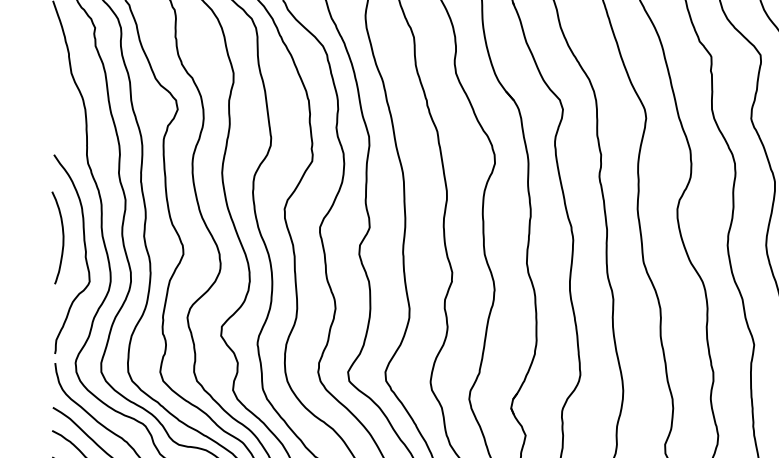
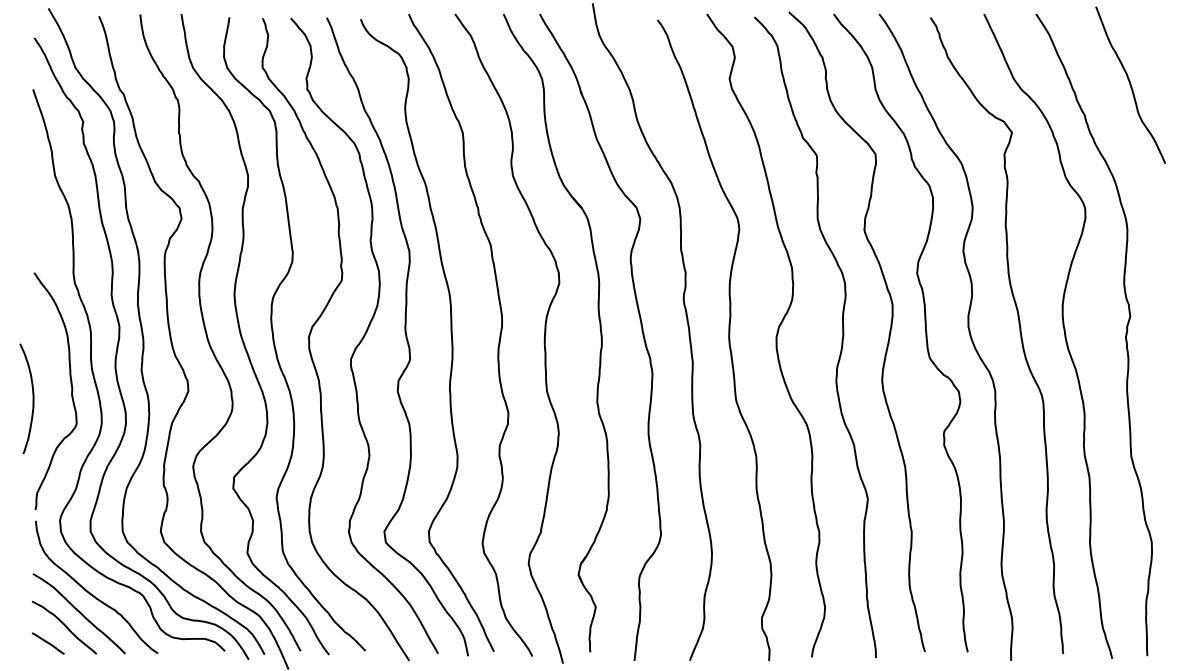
curve: (62, 237) -> (32, 398), moved

